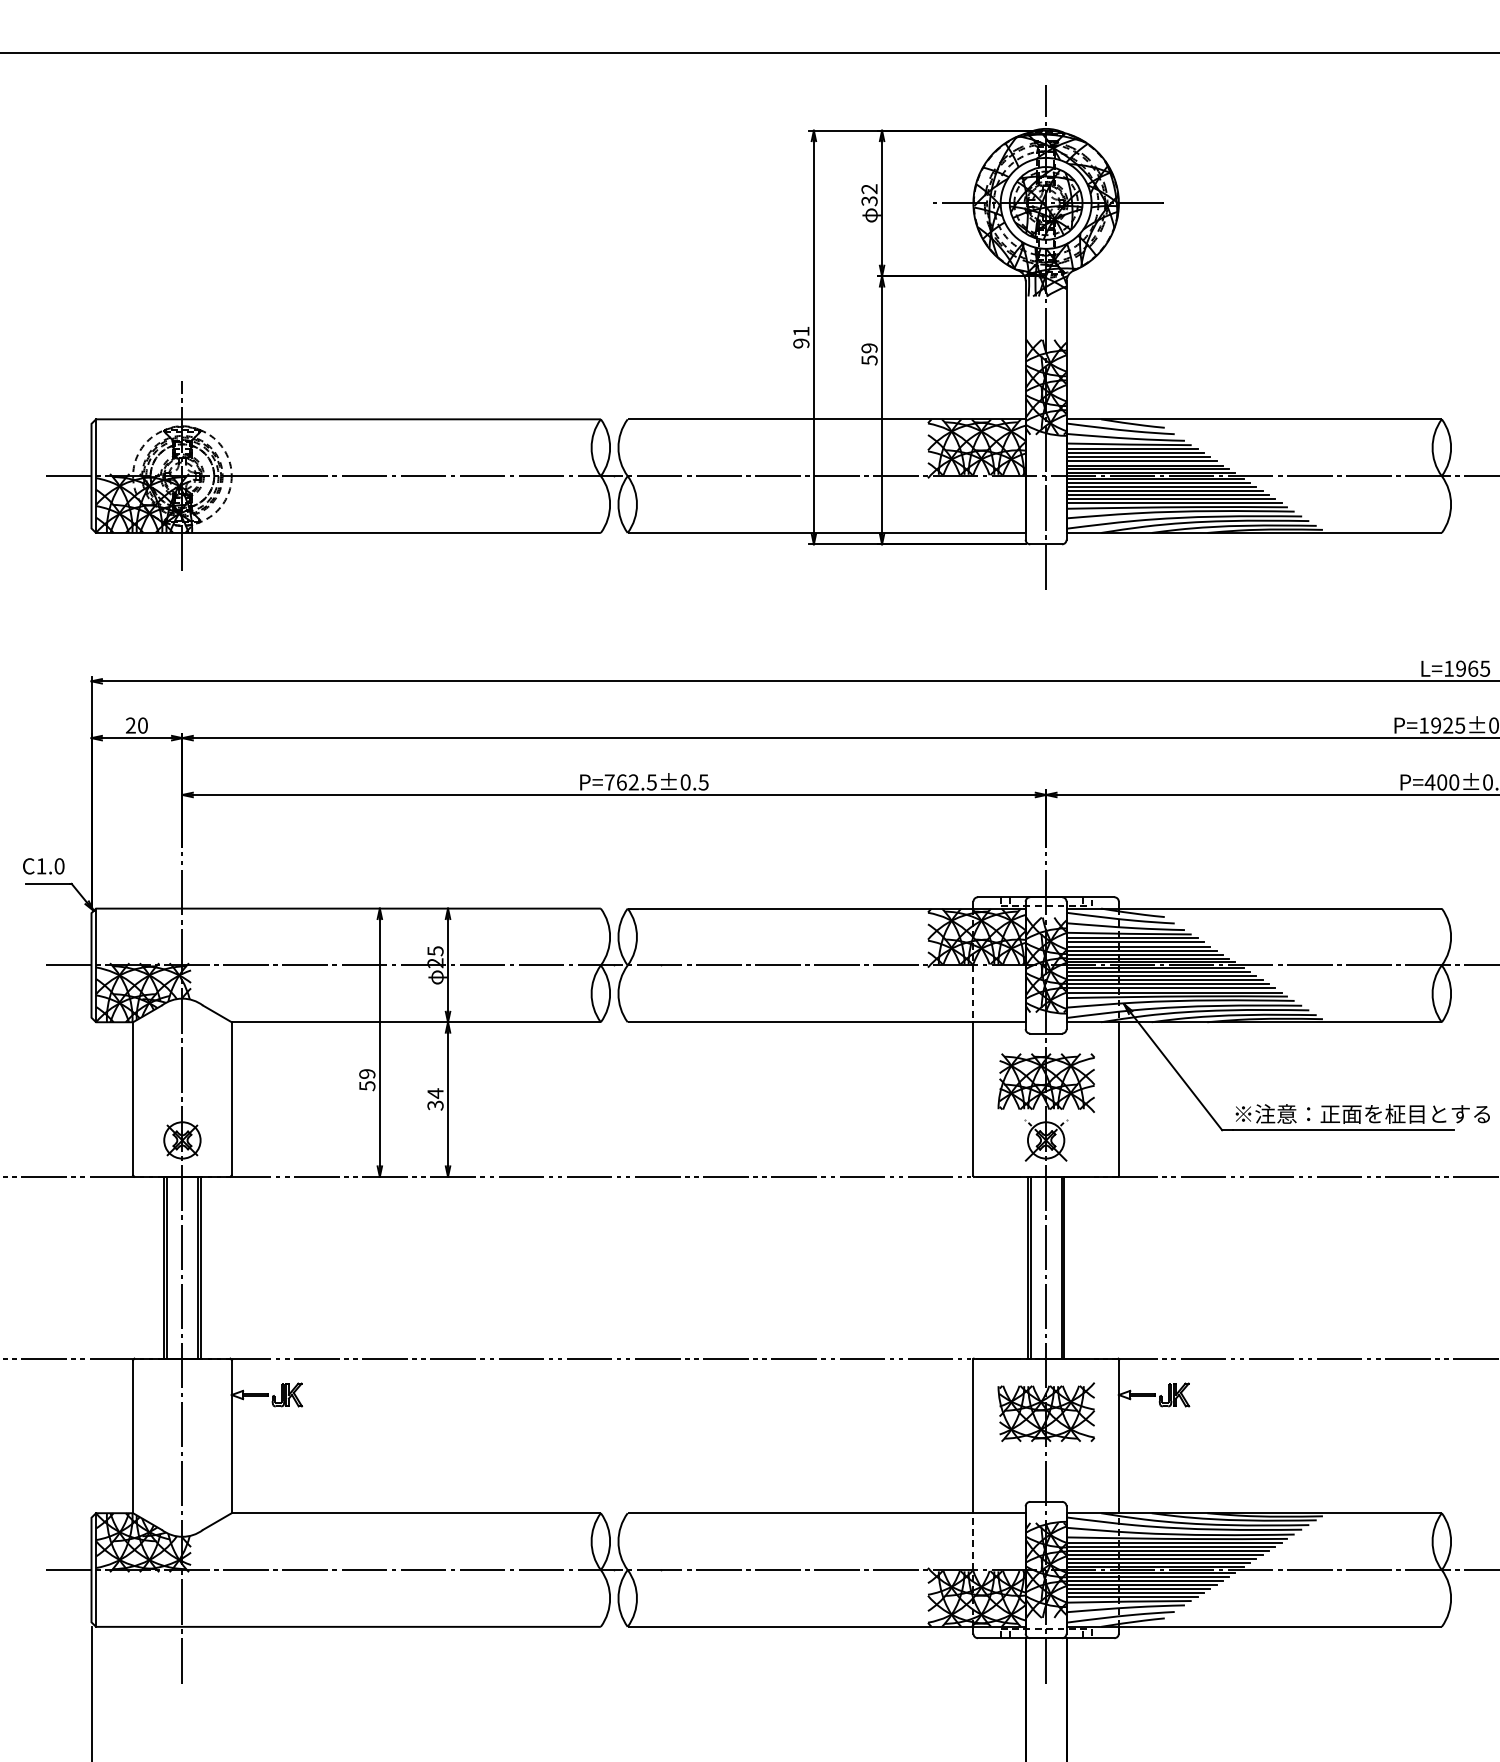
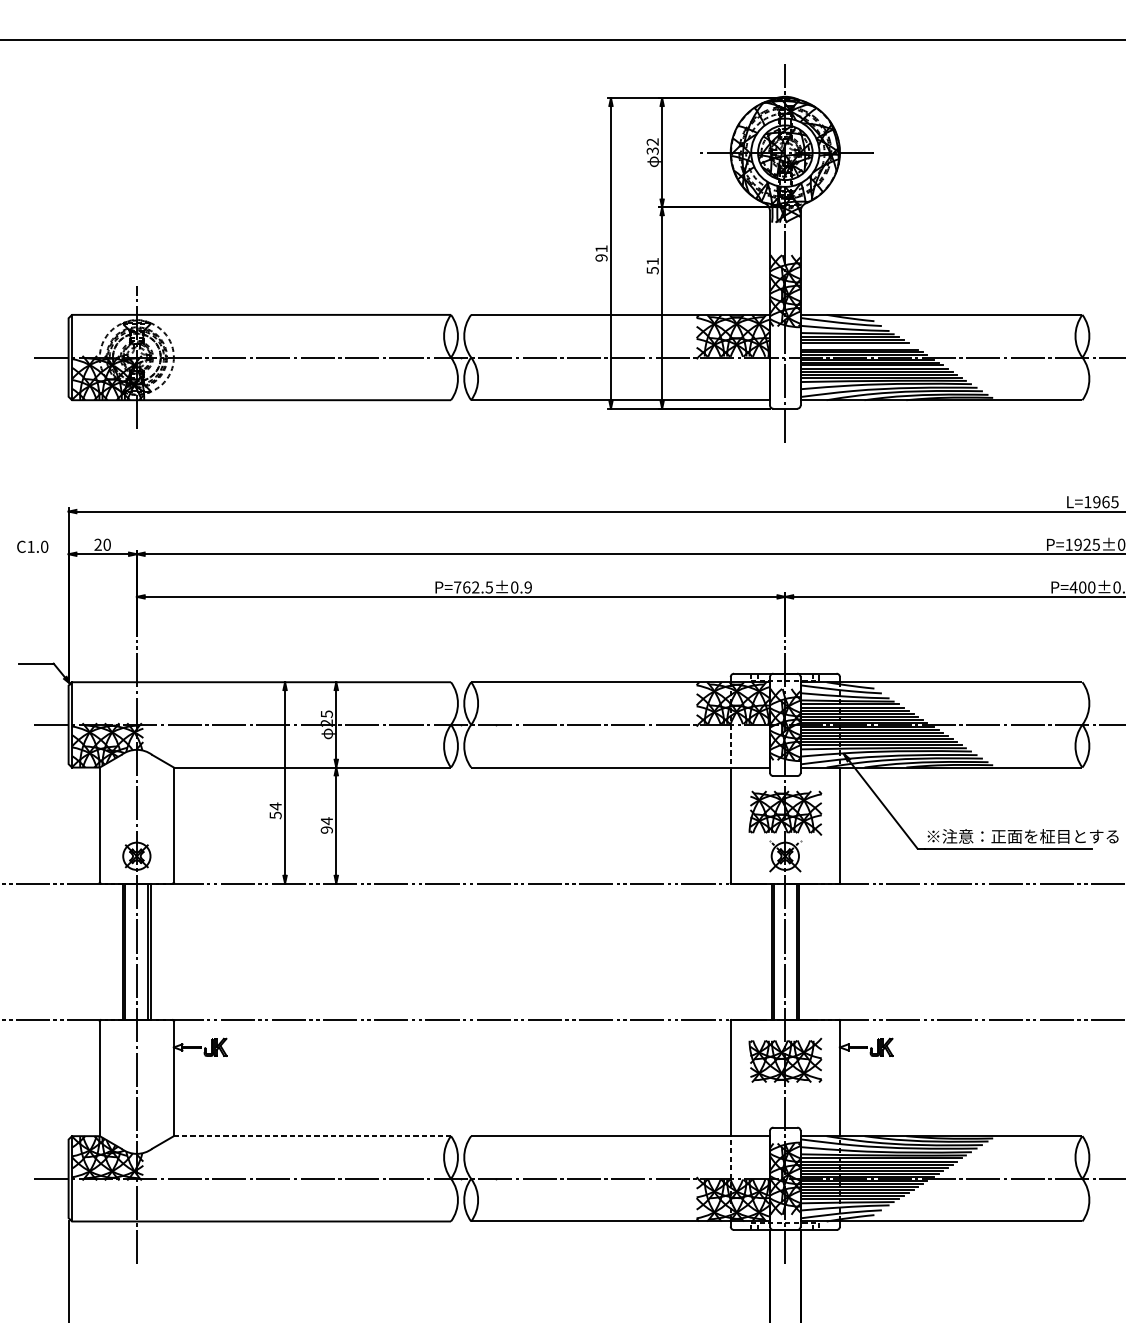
text: (869, 348) -> (652, 261), 59 -> 51
line: (1141, 461) -> (856, 346), removed
text: (703, 782) -> (528, 587), P=762.5±0.5 -> P=762.5±0.9
text: (43, 866) -> (32, 547), moved
text: (367, 1073) -> (275, 806), 59 -> 54
text: (435, 1105) -> (326, 830), 34 -> 94
line: (416, 1513) -> (312, 1136), solid -> dashed

